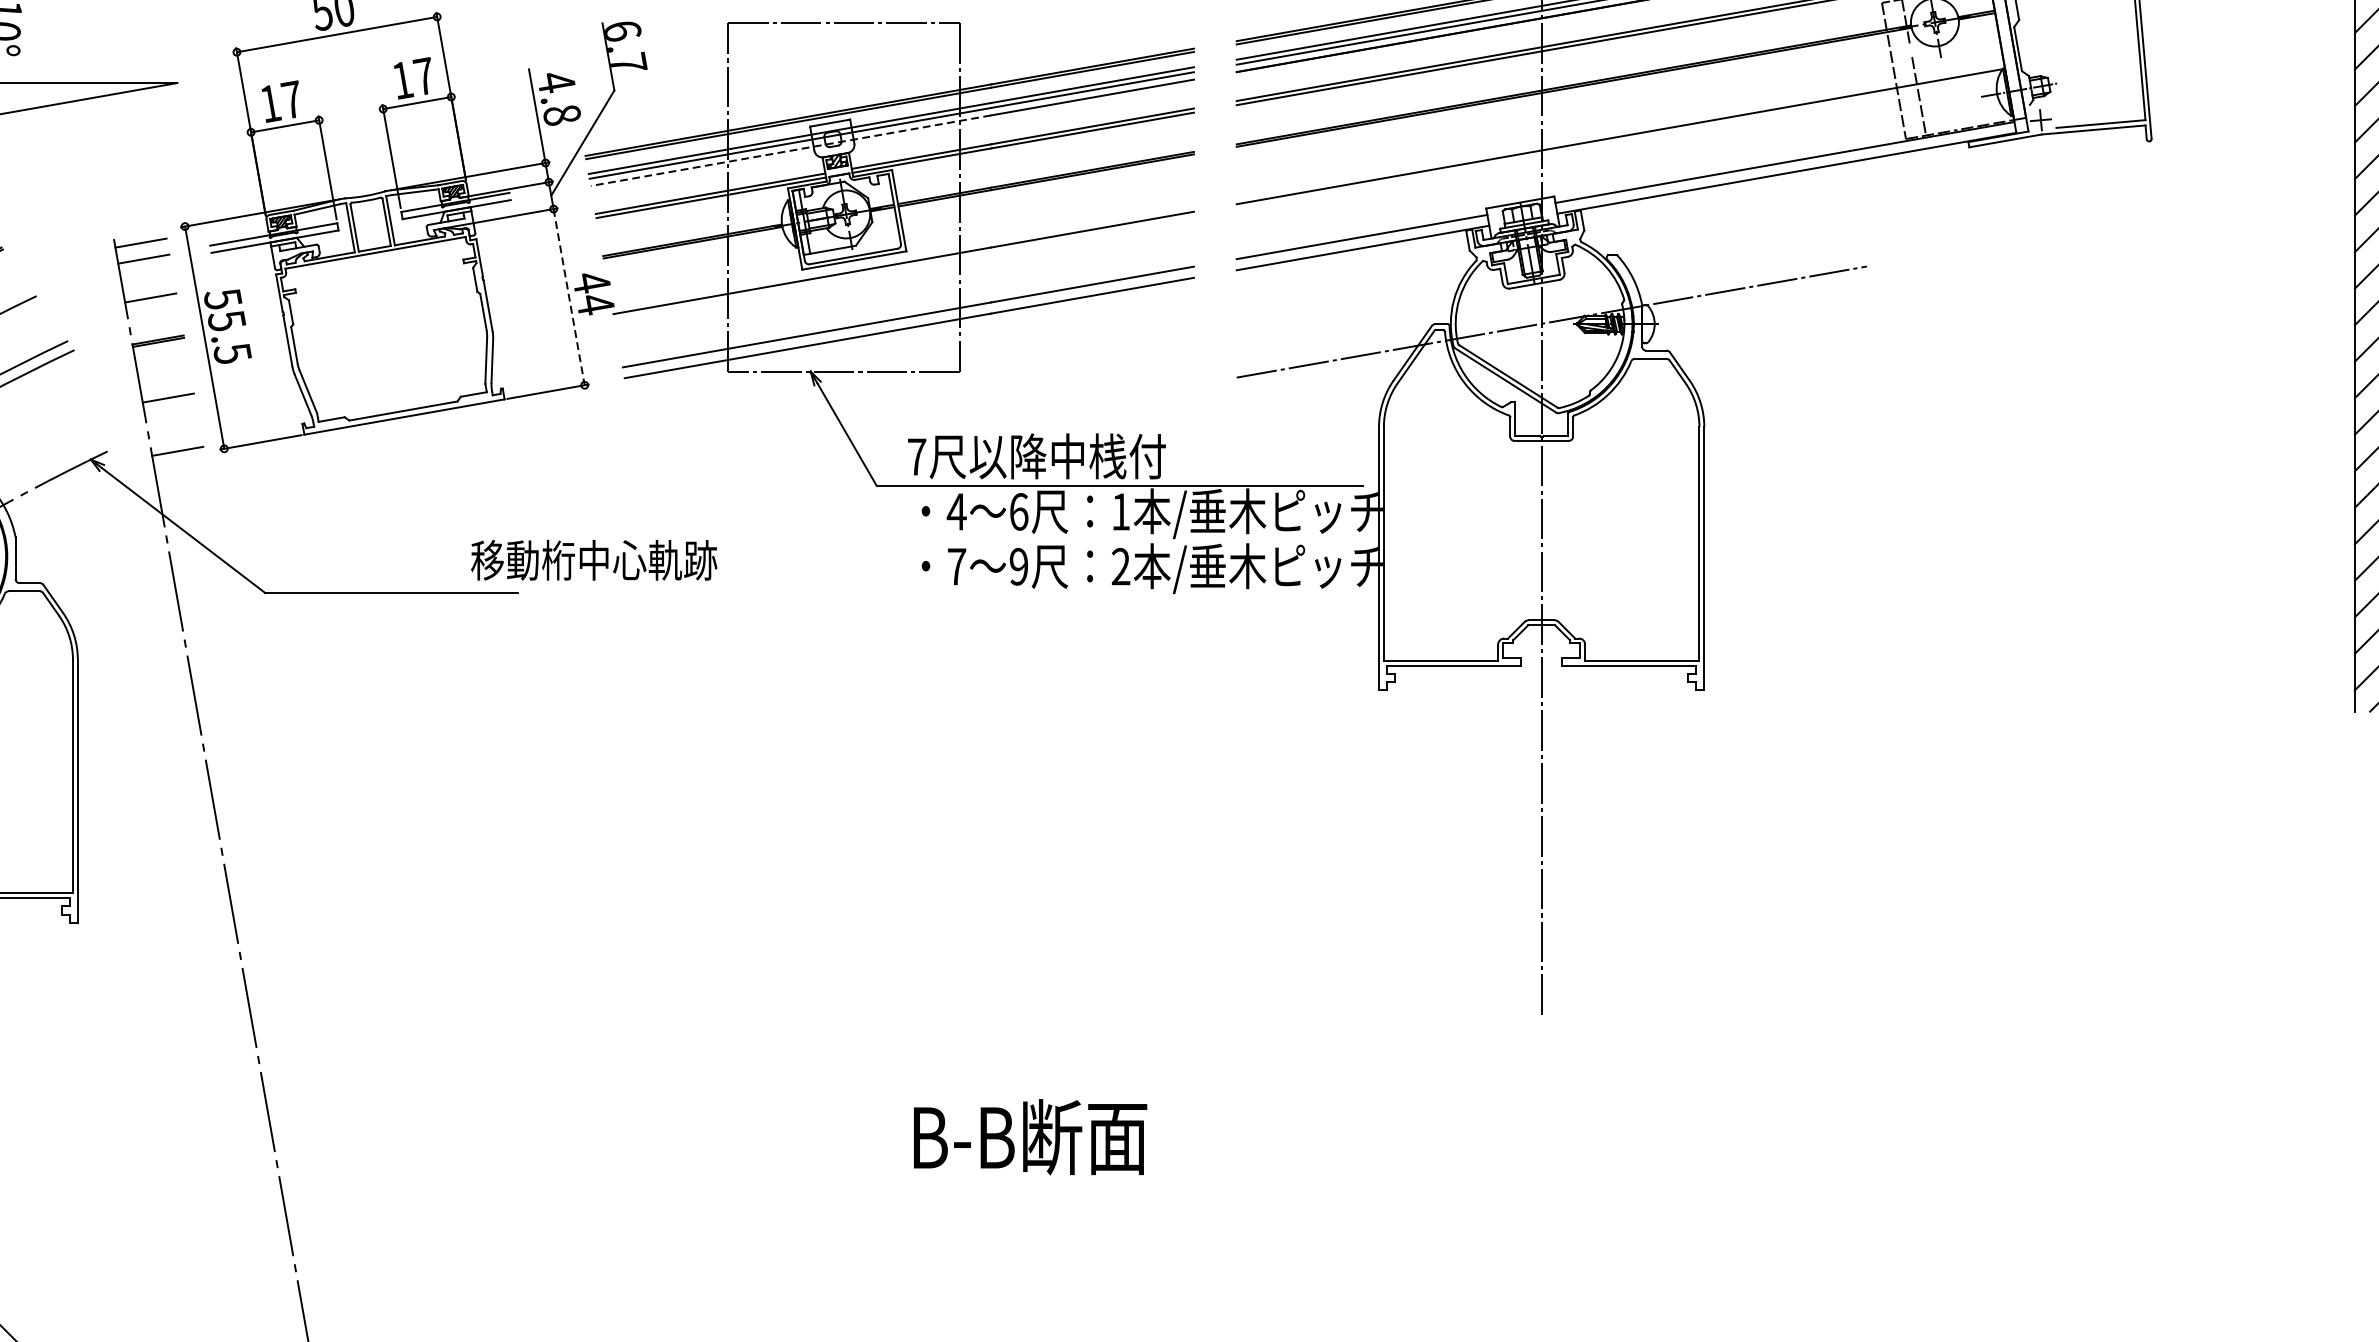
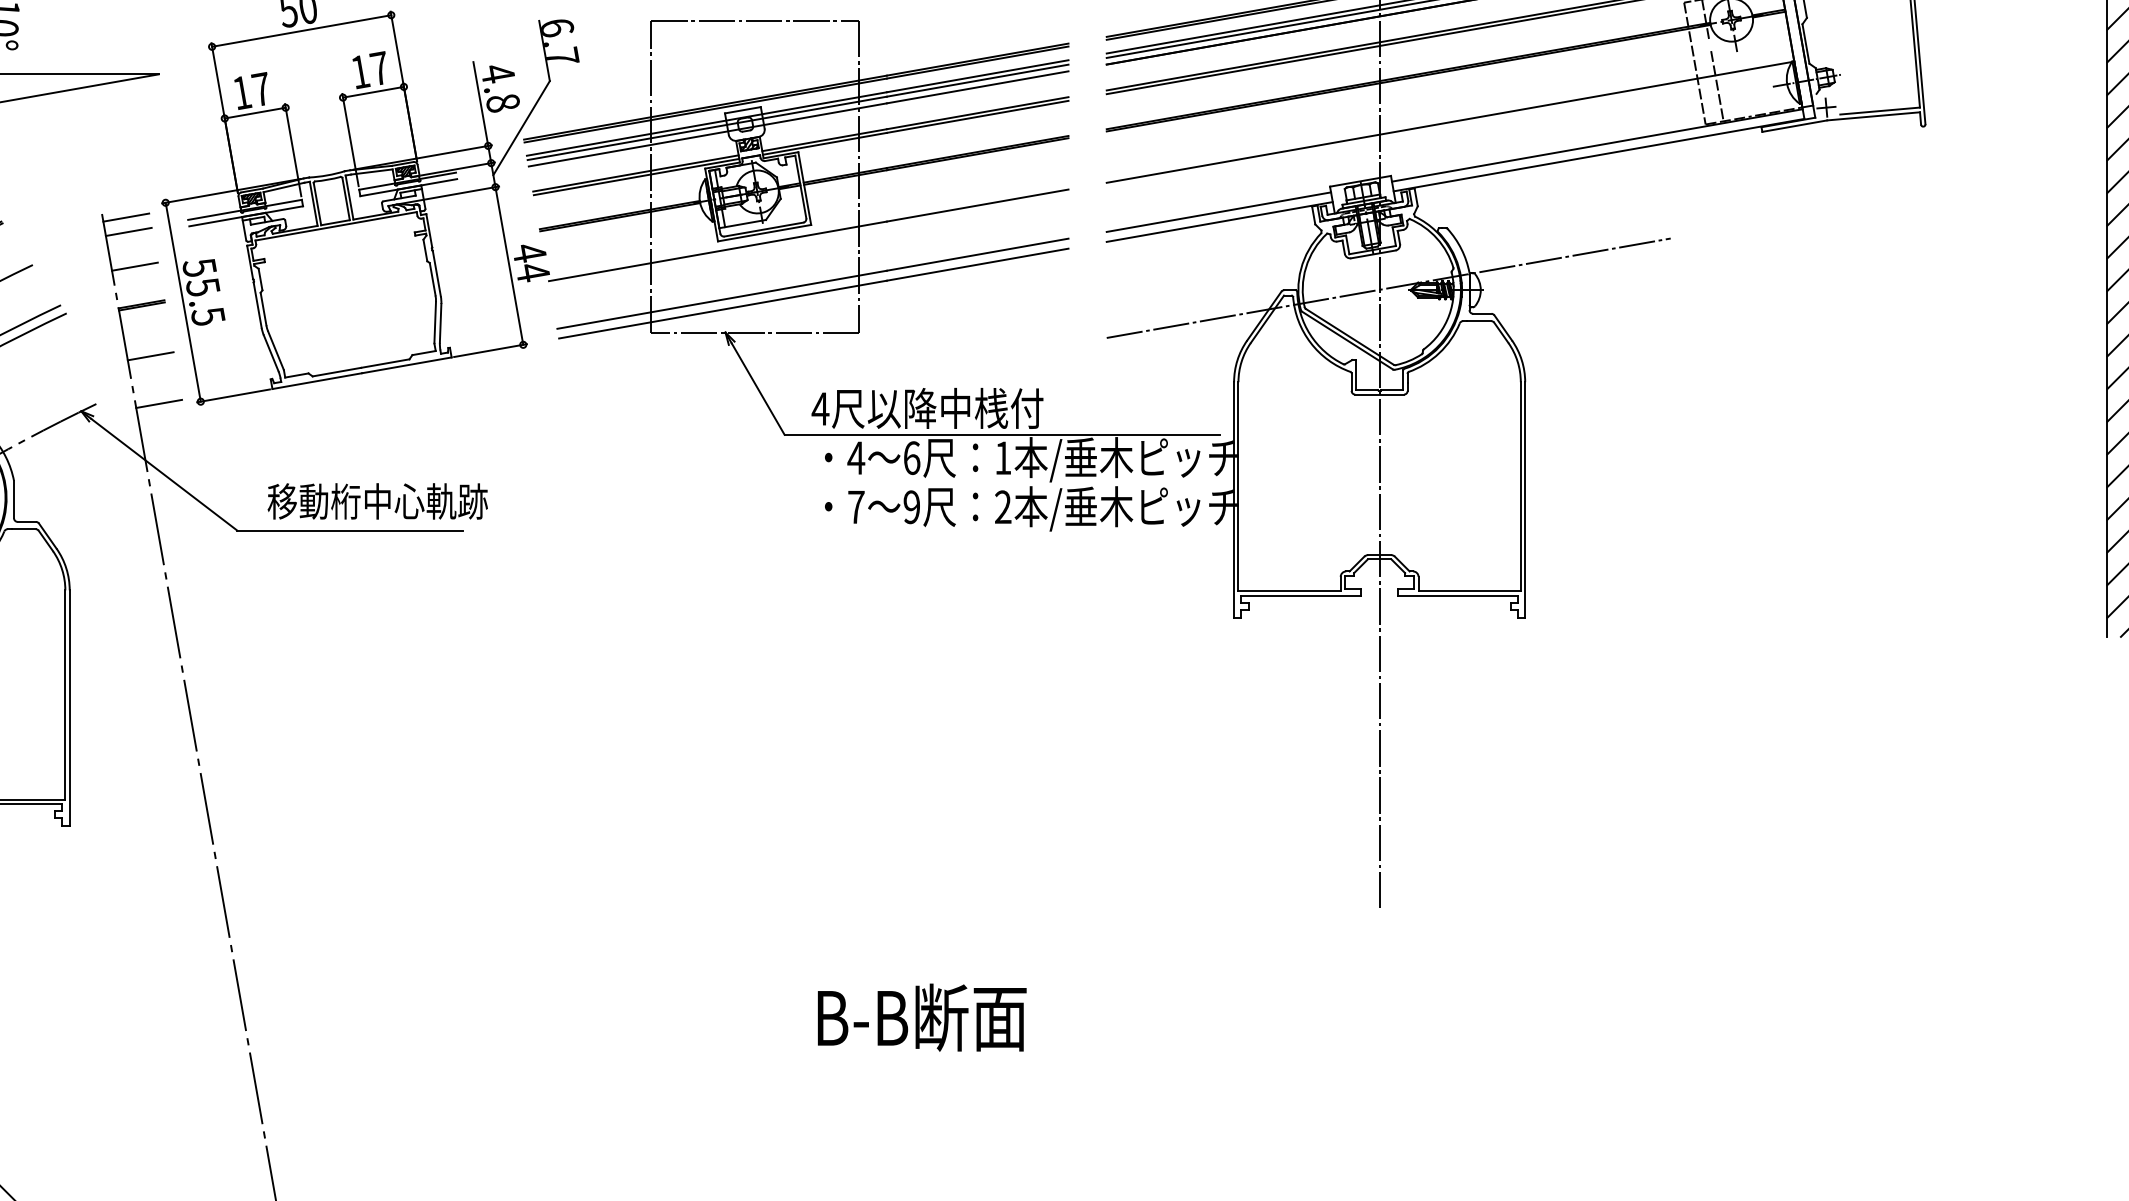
line: (790, 150) -> (707, 134), dashed -> solid
line: (569, 297) -> (509, 266), dashed -> solid
text: (916, 456) -> (820, 408), 7 -> 4
text: (593, 560) -> (377, 501), moved

